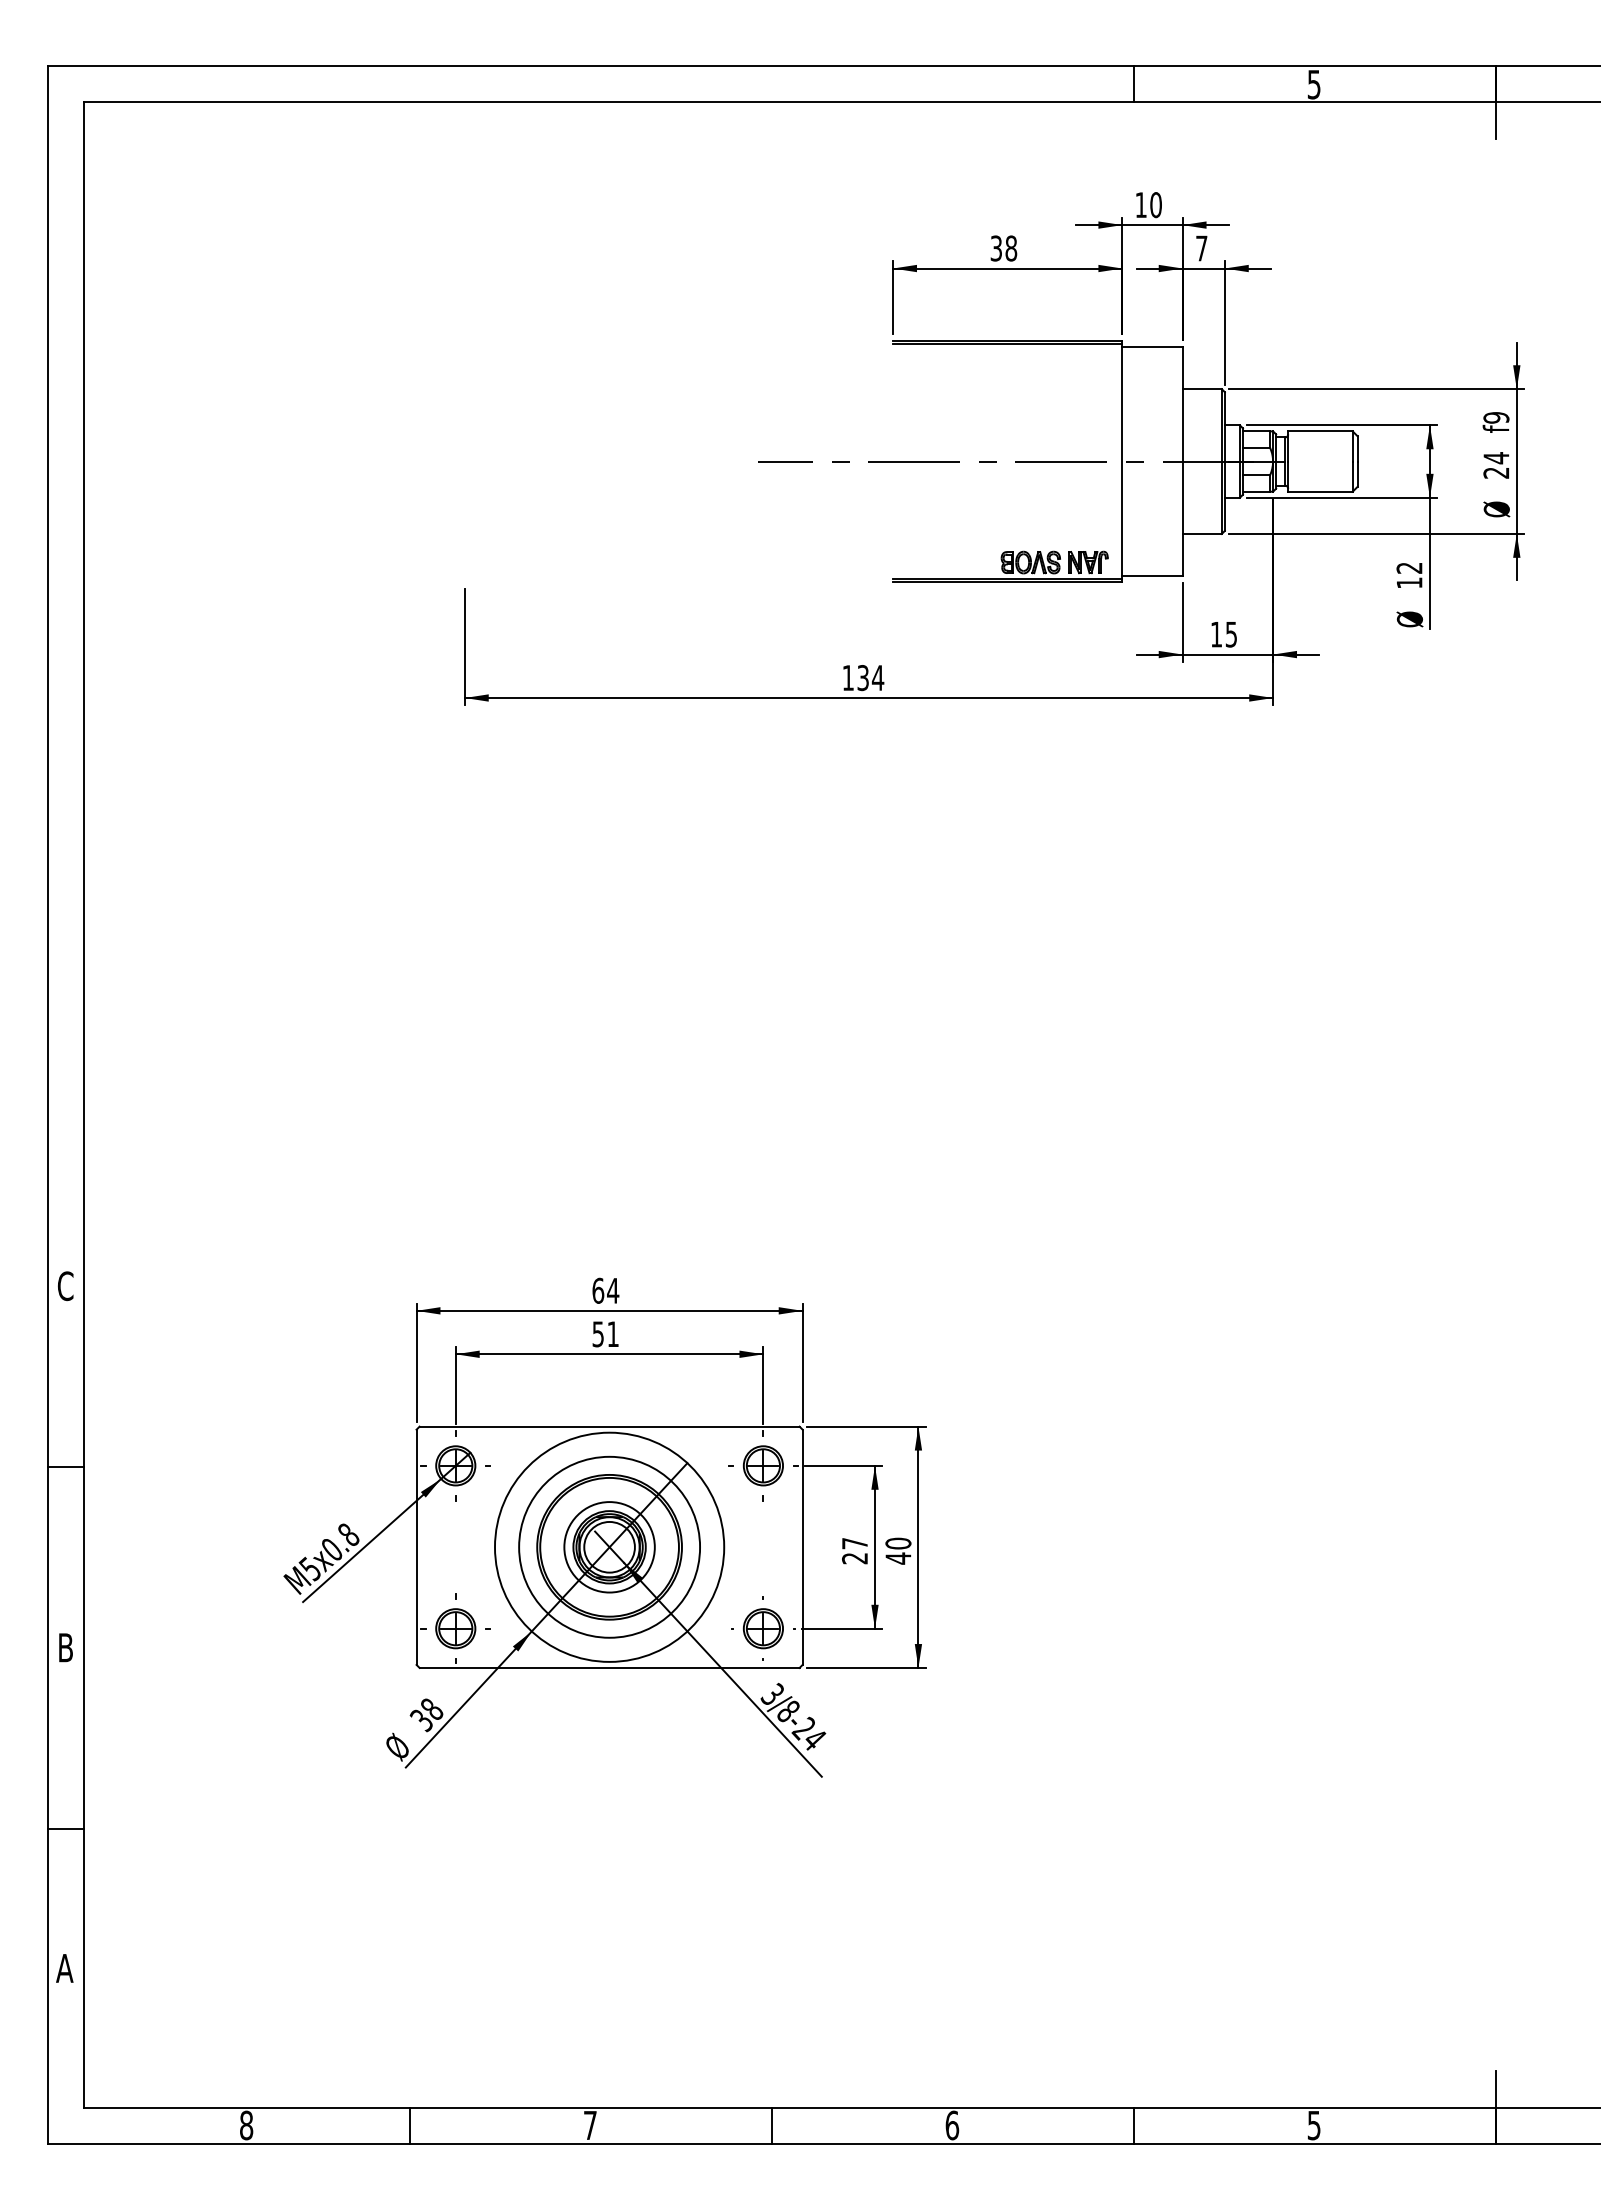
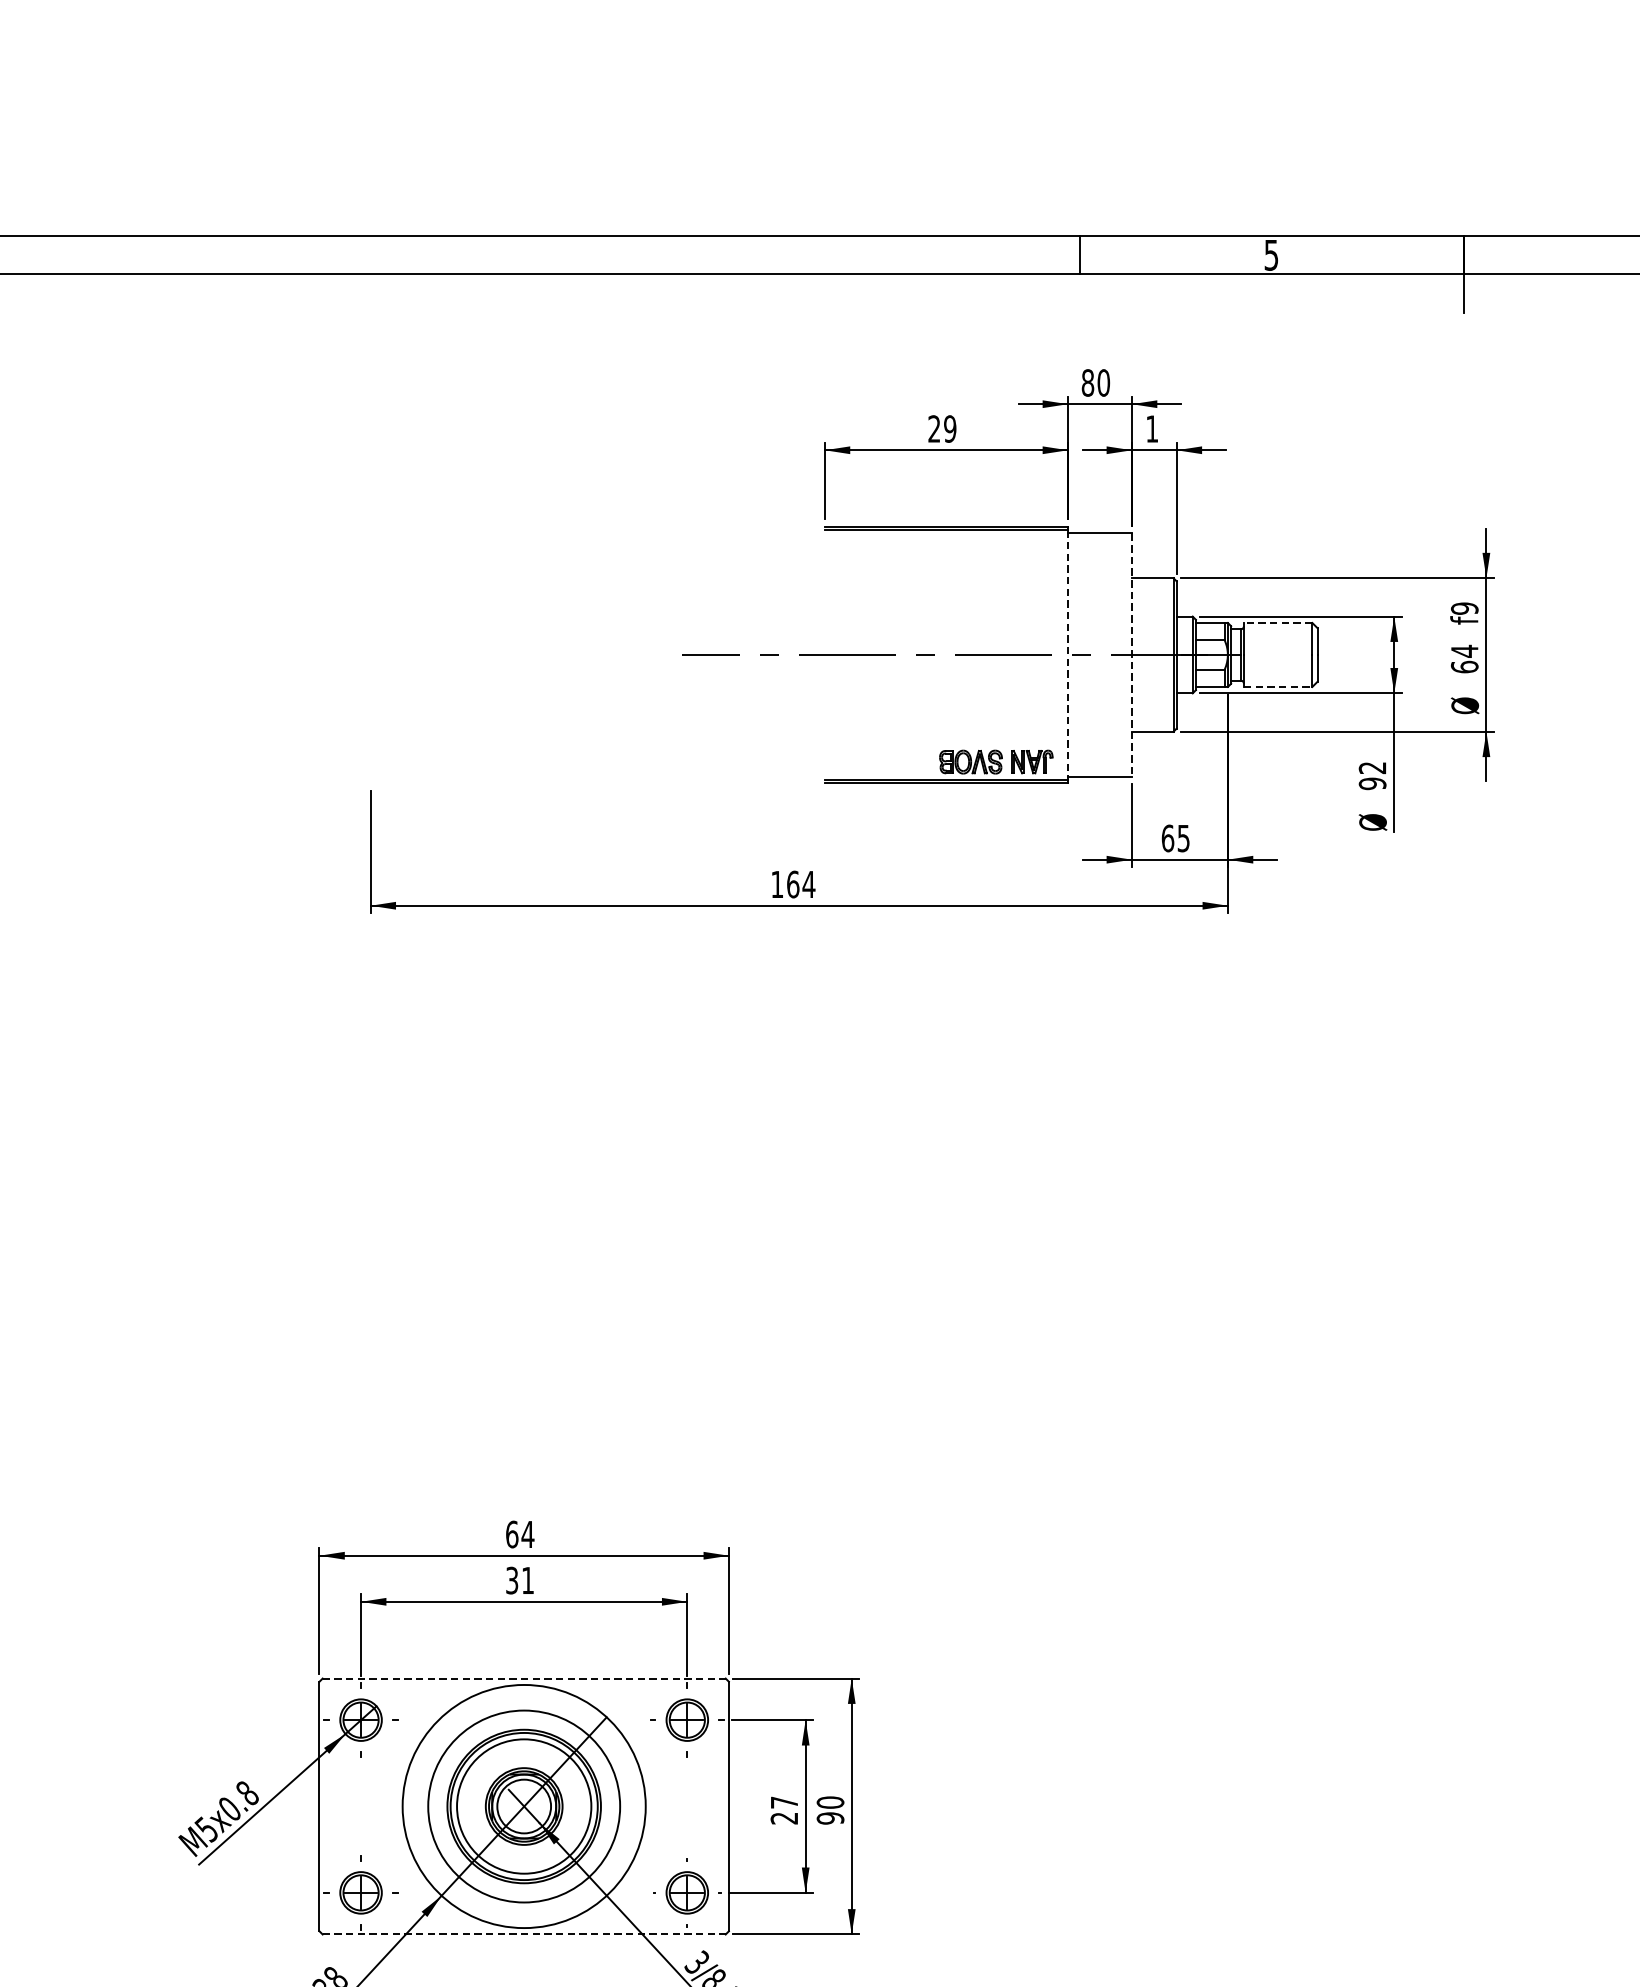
text: (1140, 205) -> (1087, 383), 10 -> 80
text: (1003, 248) -> (941, 429), 38 -> 29
text: (1201, 248) -> (1151, 429), 7 -> 1
line: (1319, 431) -> (1277, 623), solid -> dashed
line: (1122, 461) -> (1068, 654), solid -> dashed
line: (1182, 461) -> (1131, 654), solid -> dashed
text: (1496, 472) -> (1464, 666), 24 -> 64
line: (1320, 491) -> (1278, 686), solid -> dashed
text: (1409, 582) -> (1372, 783), 12 -> 92
text: (1216, 634) -> (1167, 838), 15 -> 65
text: (863, 678) -> (793, 885), 134 -> 164
text: (598, 1333) -> (512, 1579), 51 -> 31
line: (610, 1426) -> (525, 1678), solid -> dashed
circle: (609, 1547) -> (524, 1806), size x1.4
text: (898, 1558) -> (830, 1818), 40 -> 90
line: (610, 1667) -> (525, 1934), solid -> dashed

